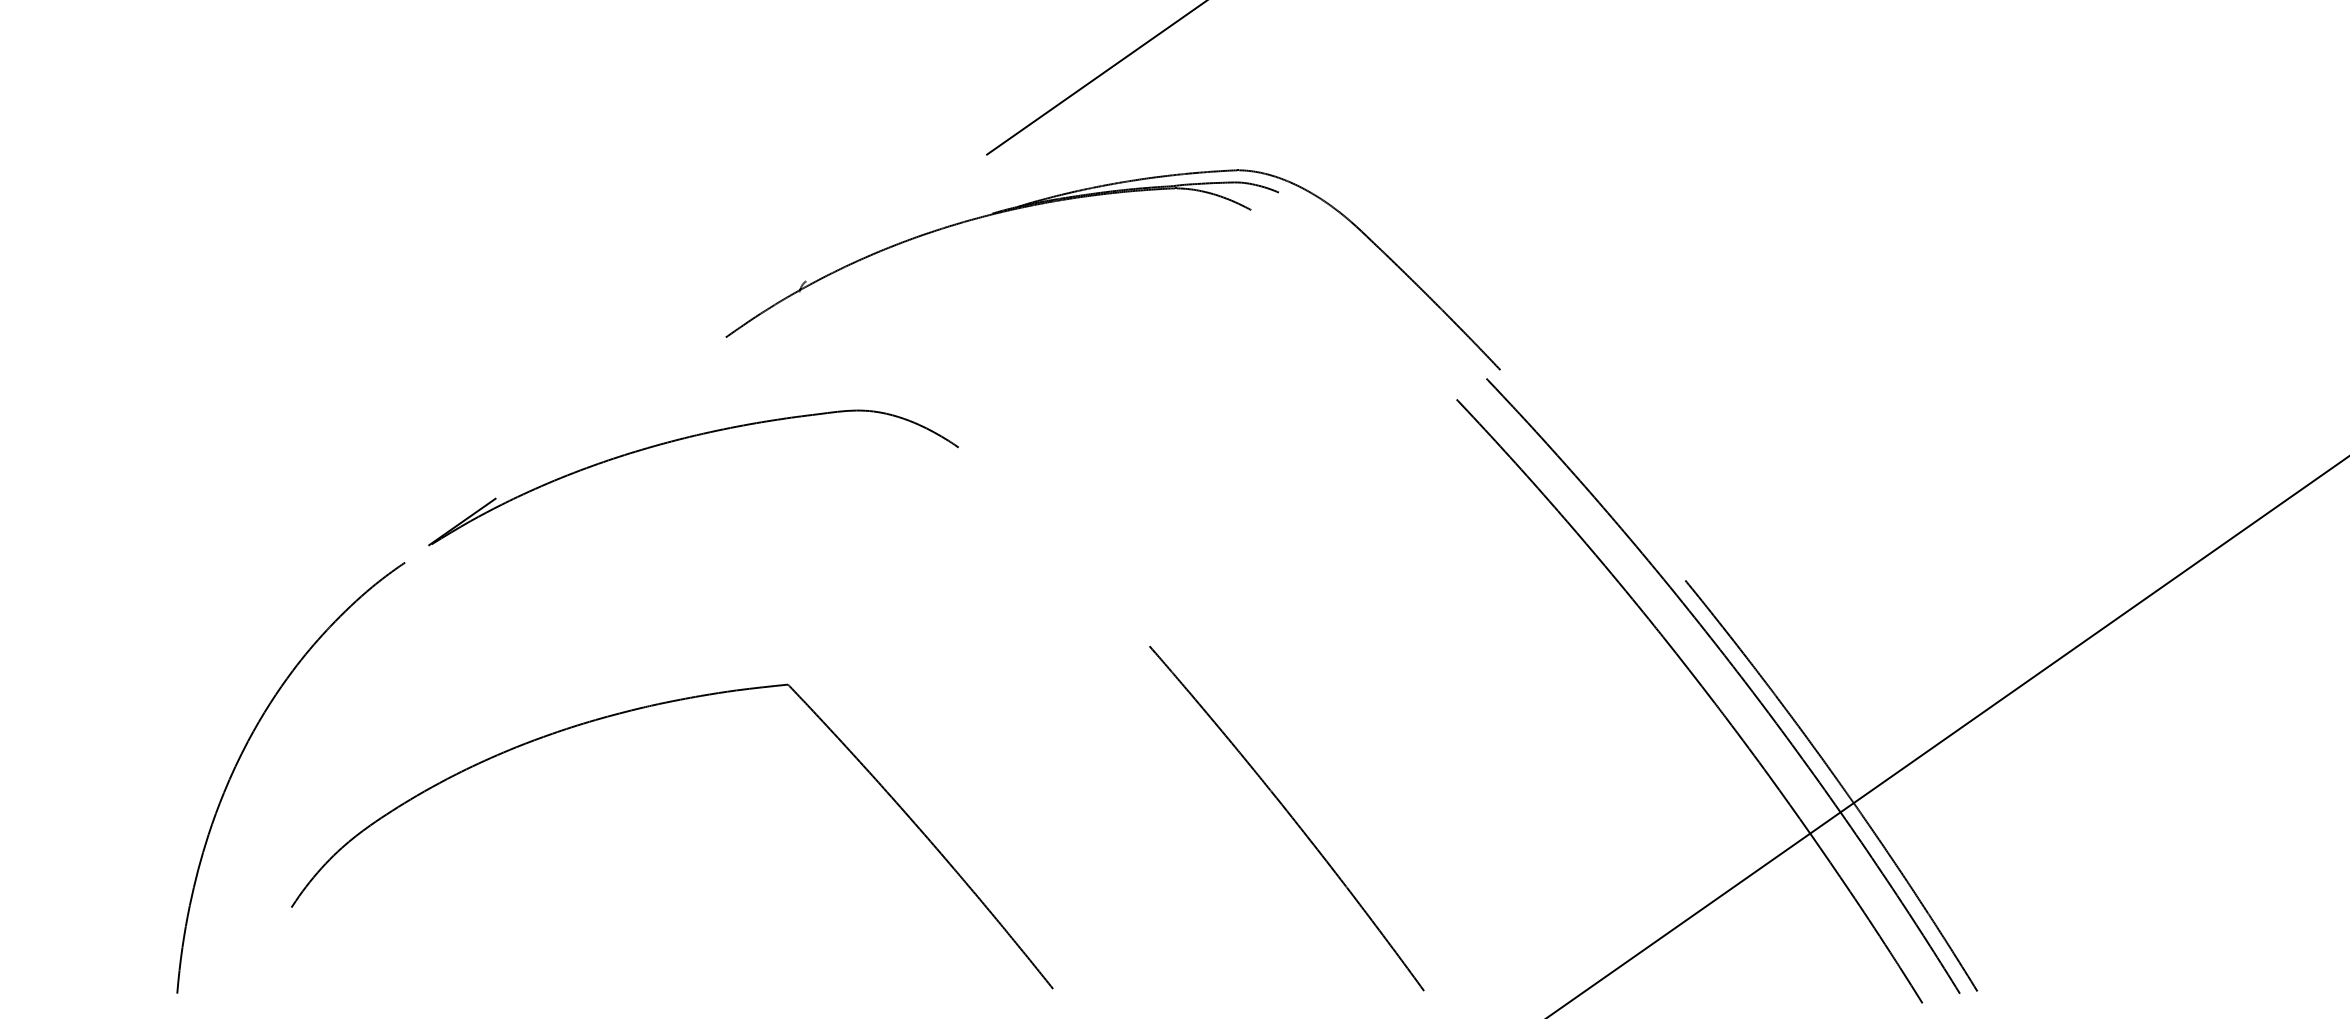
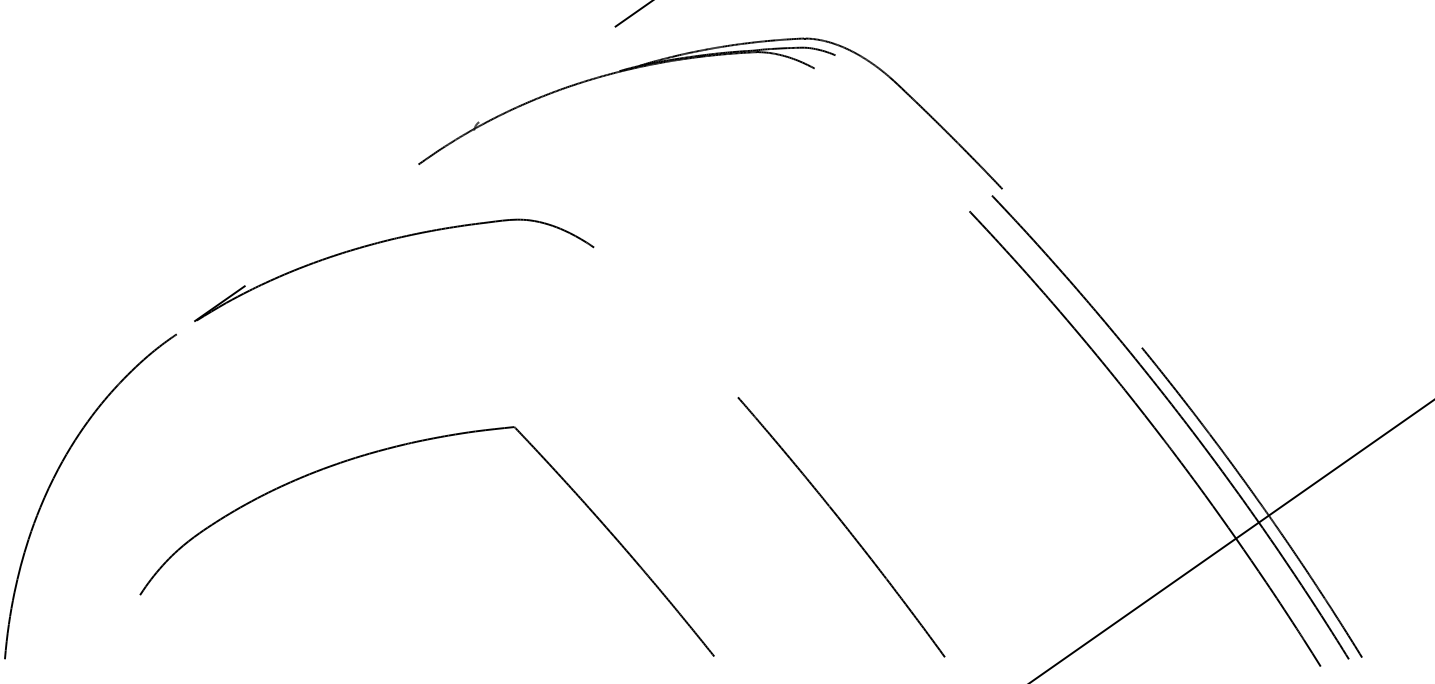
part: (640, 709) -> (403, 445), moved

